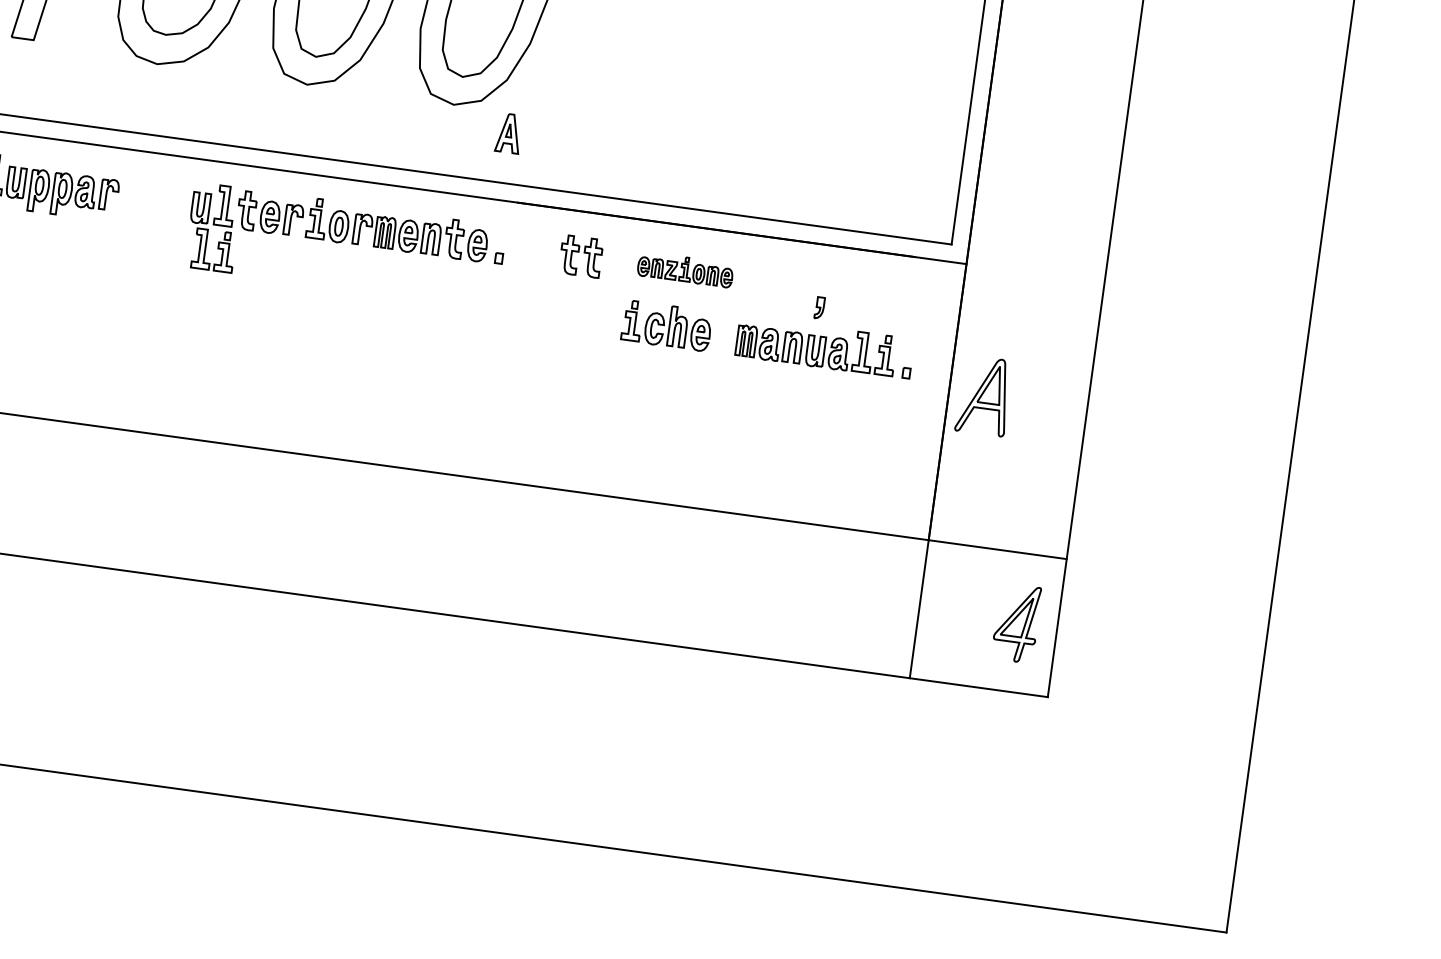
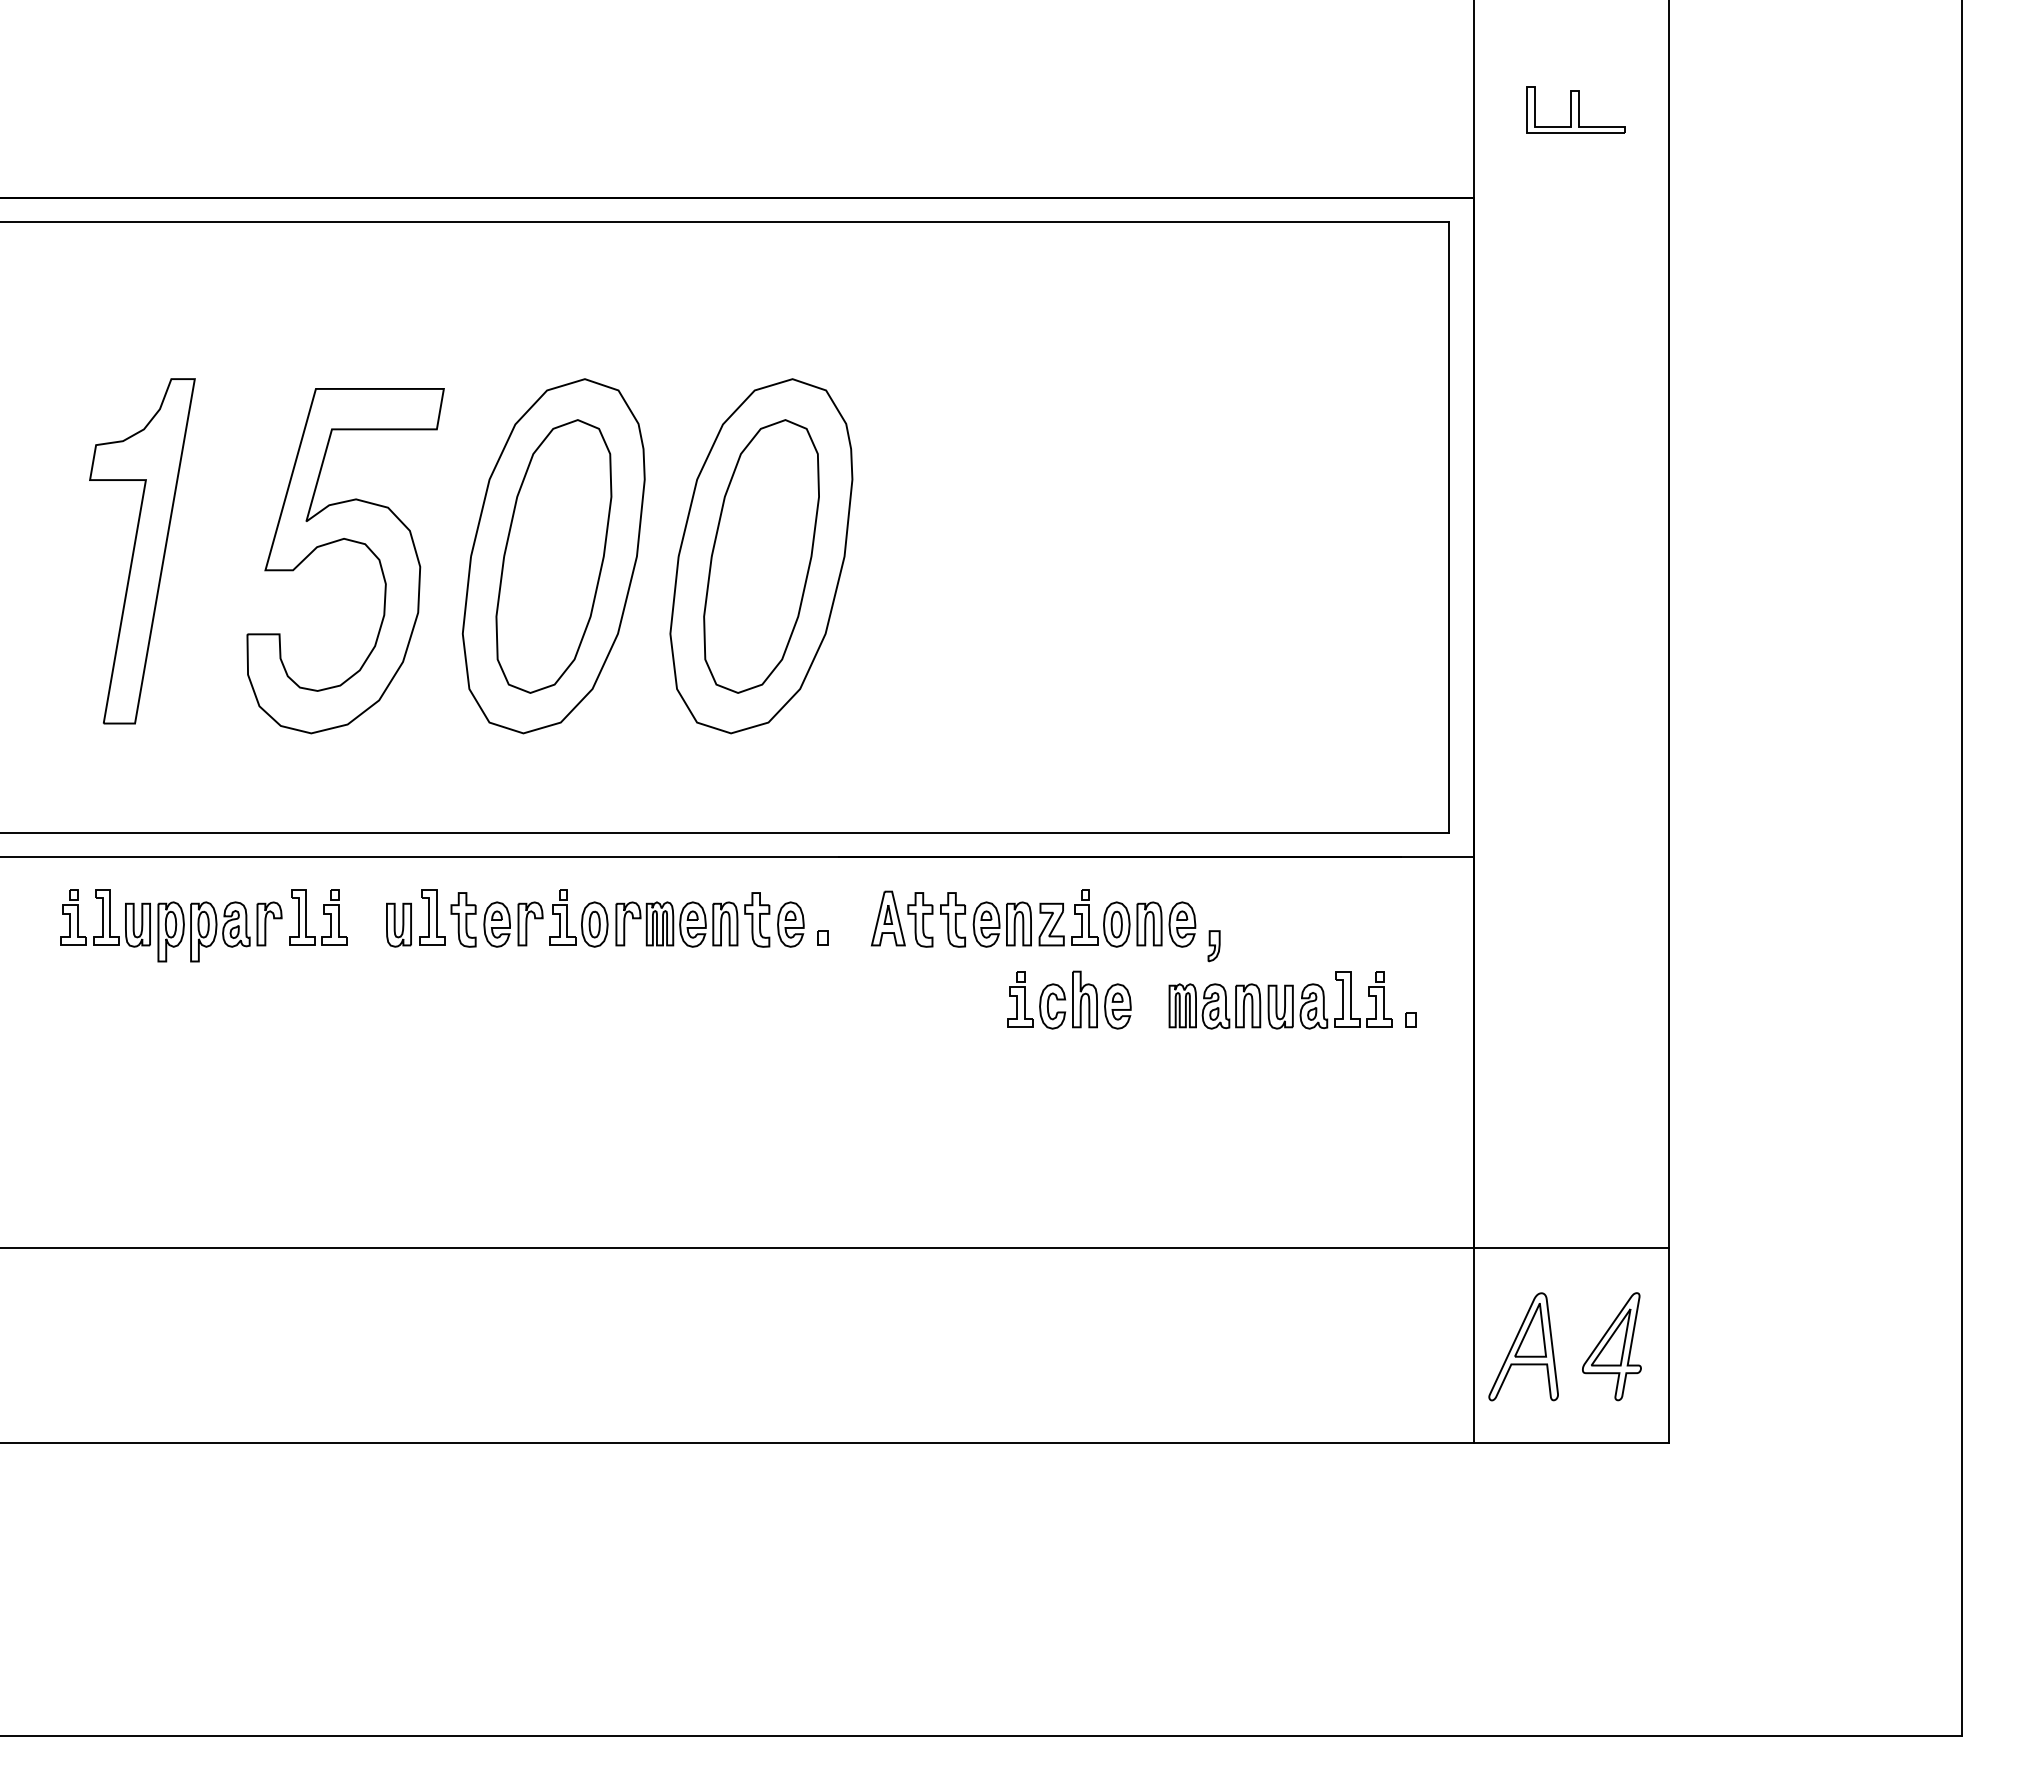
part: (509, 133) -> (888, 918), moved
part: (213, 250) -> (318, 917), moved
part: (685, 269) -> (1084, 918), size x1.67
part: (819, 308) -> (1213, 946), moved
part: (984, 395) -> (1523, 1346), moved

